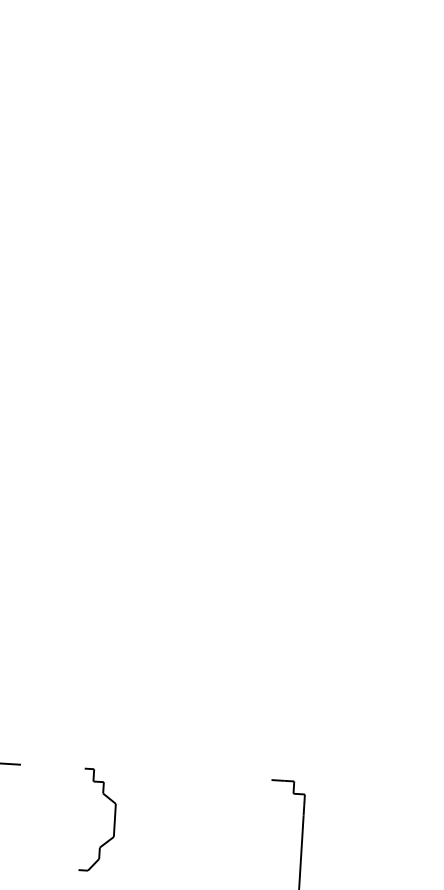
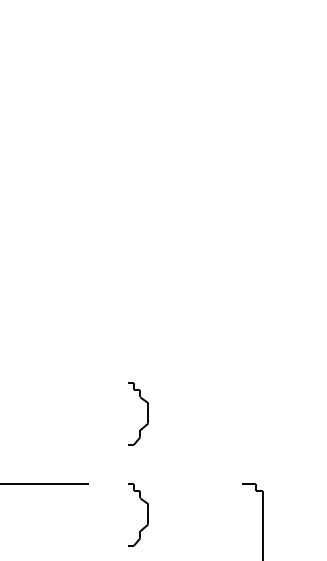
part: (123, 655) -> (147, 413), added

